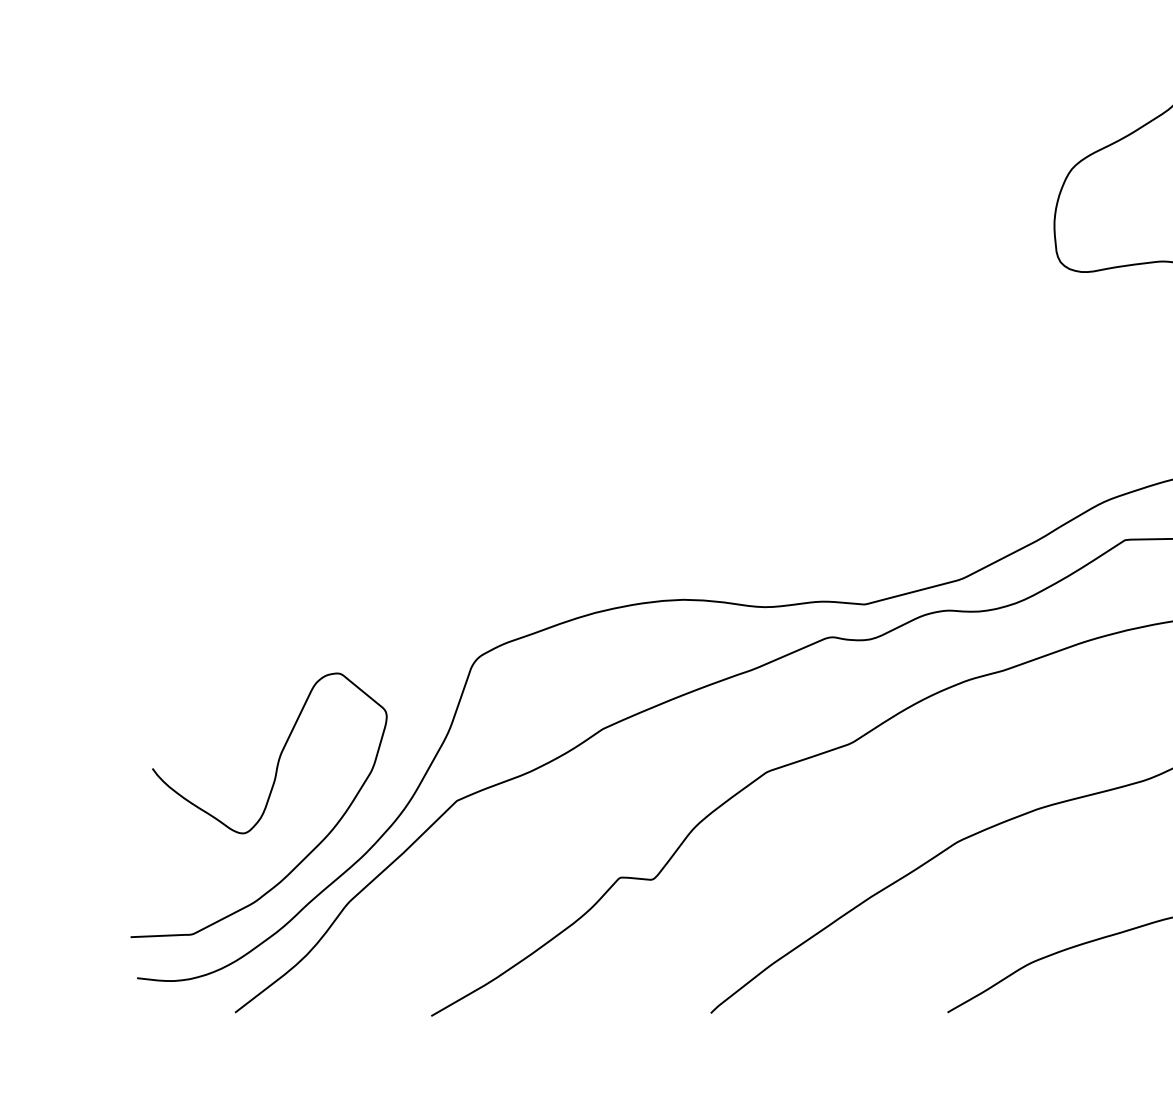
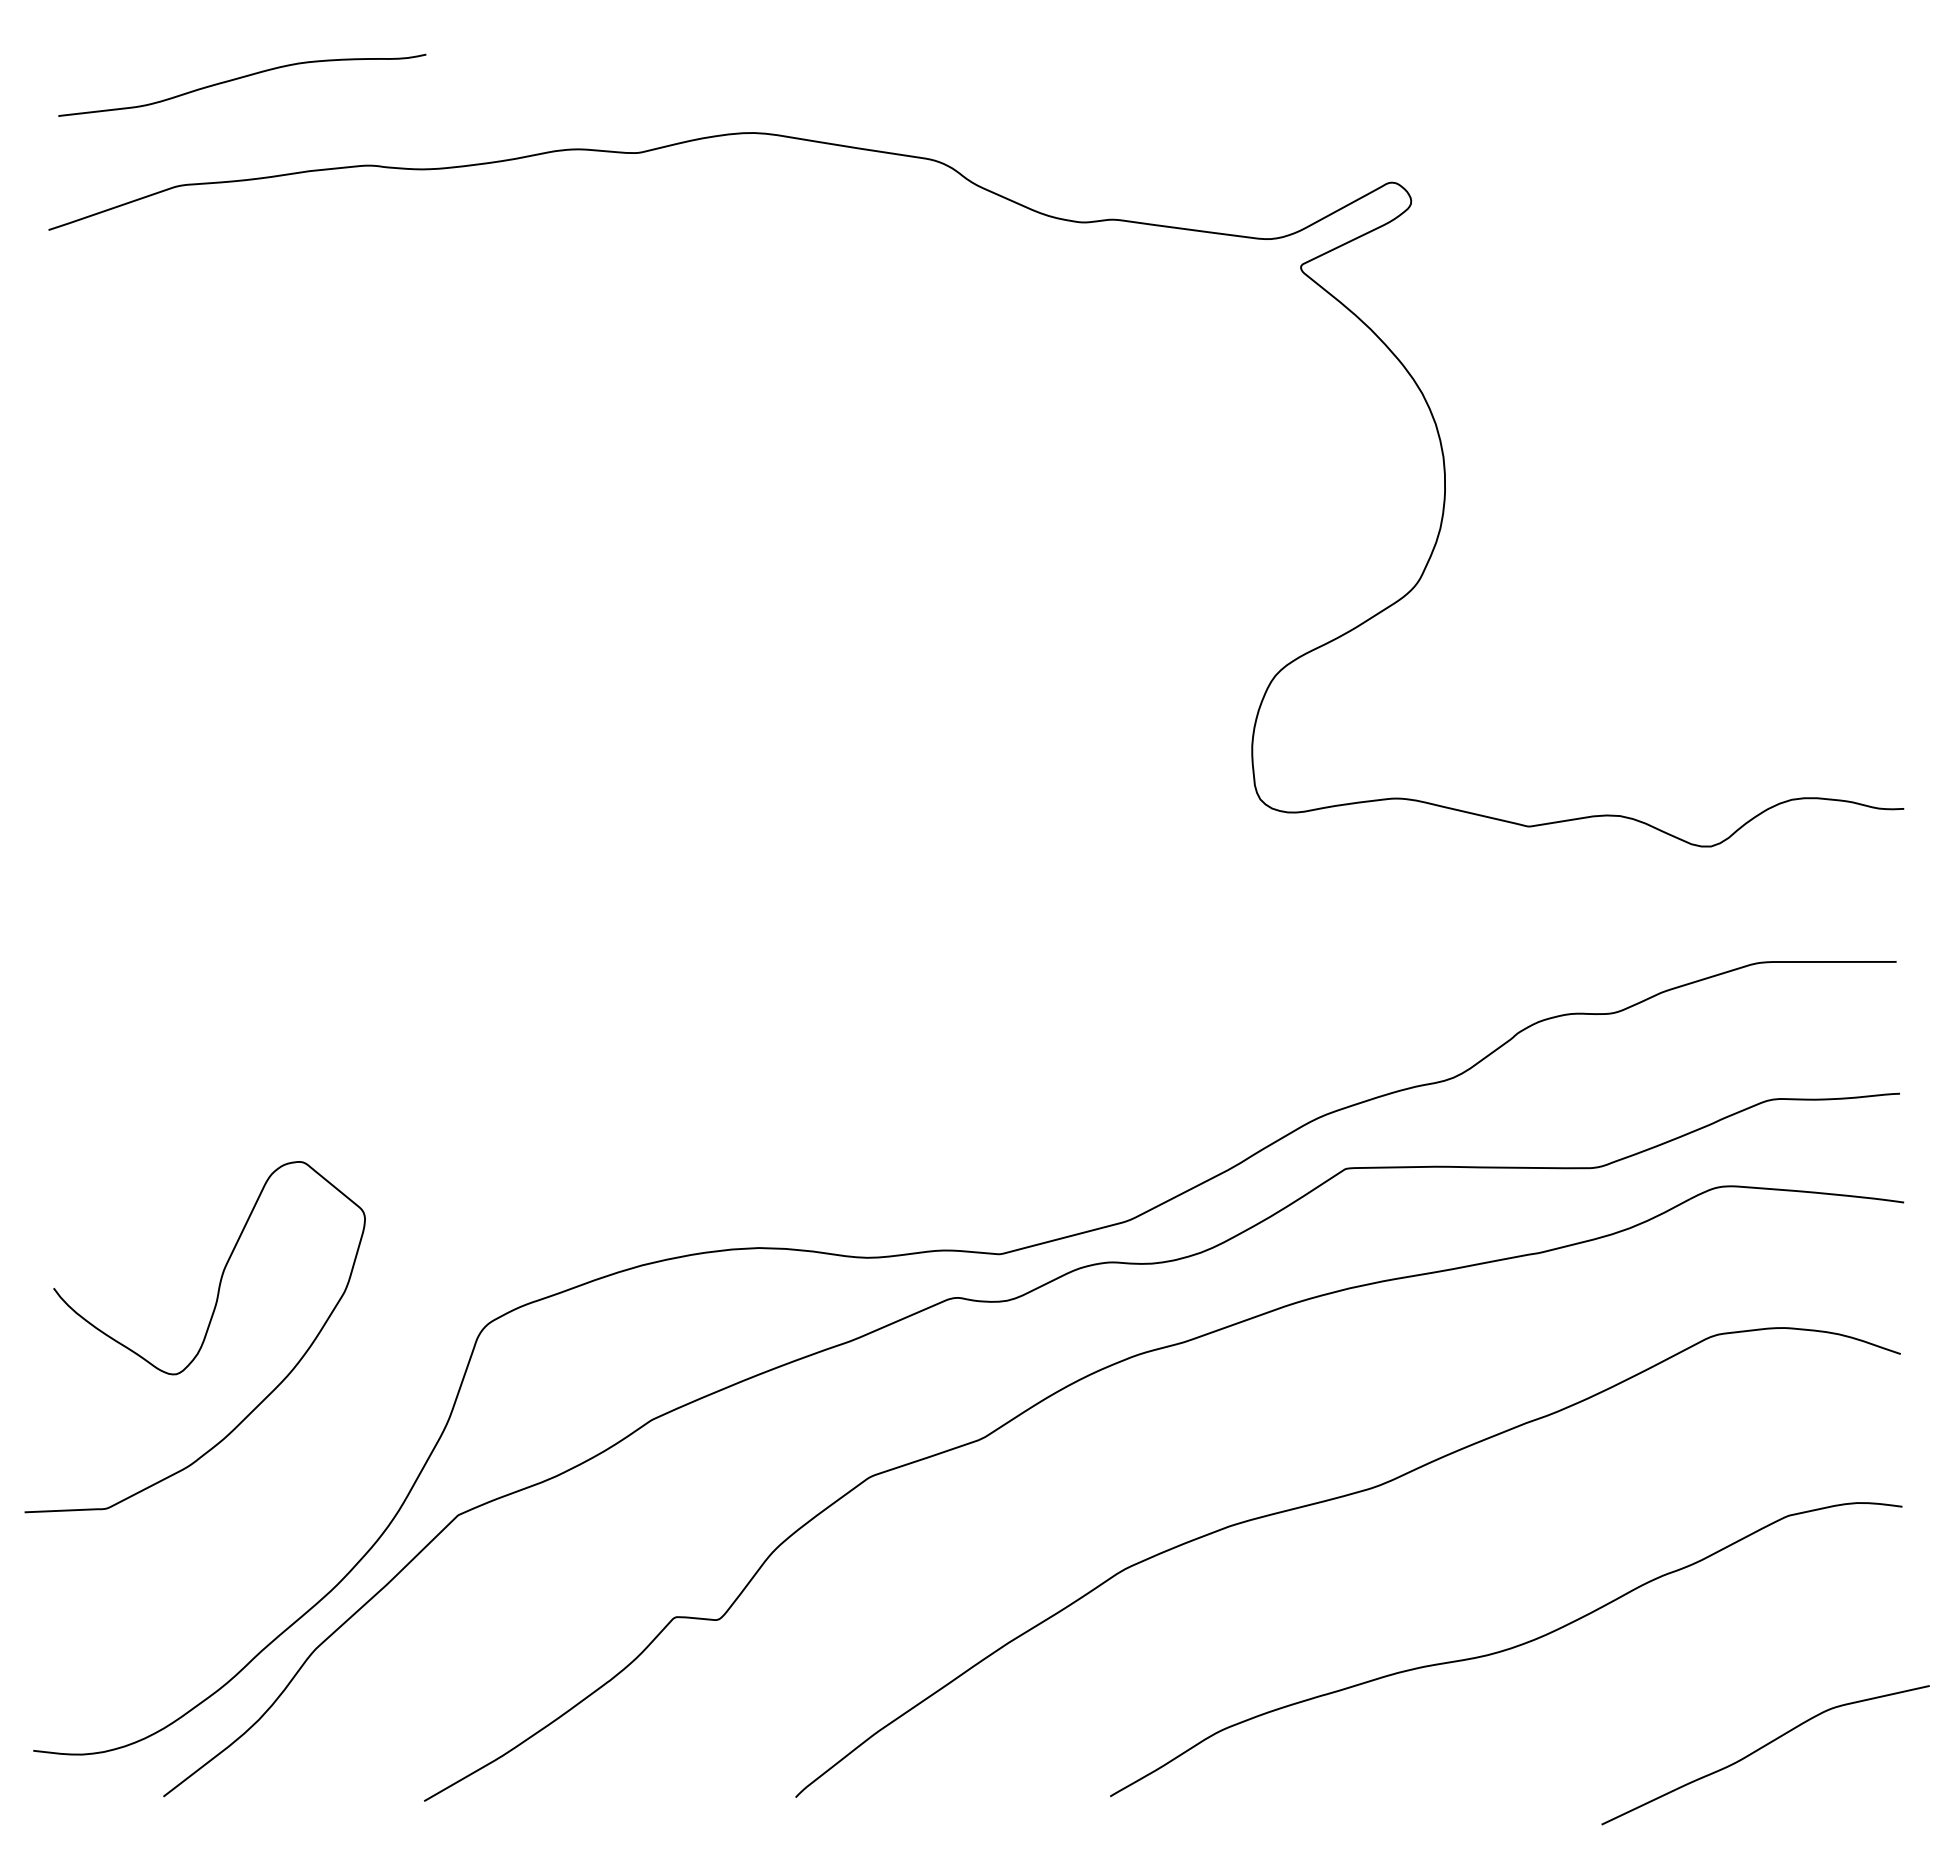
curve: (264, 808) -> (202, 1341), moved

